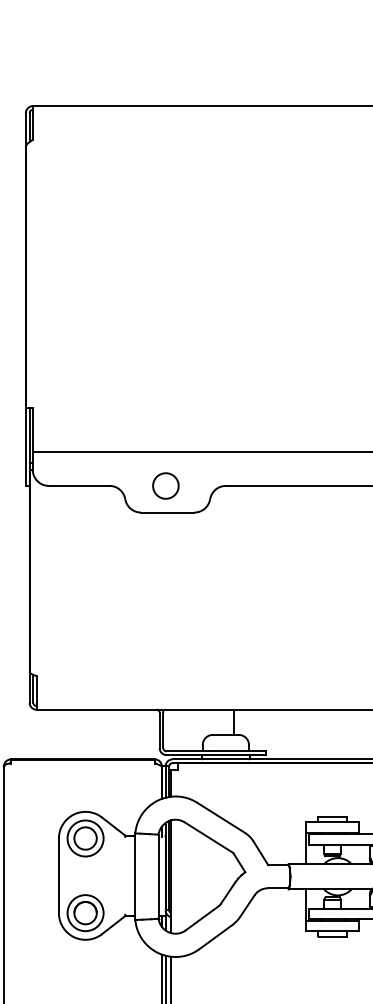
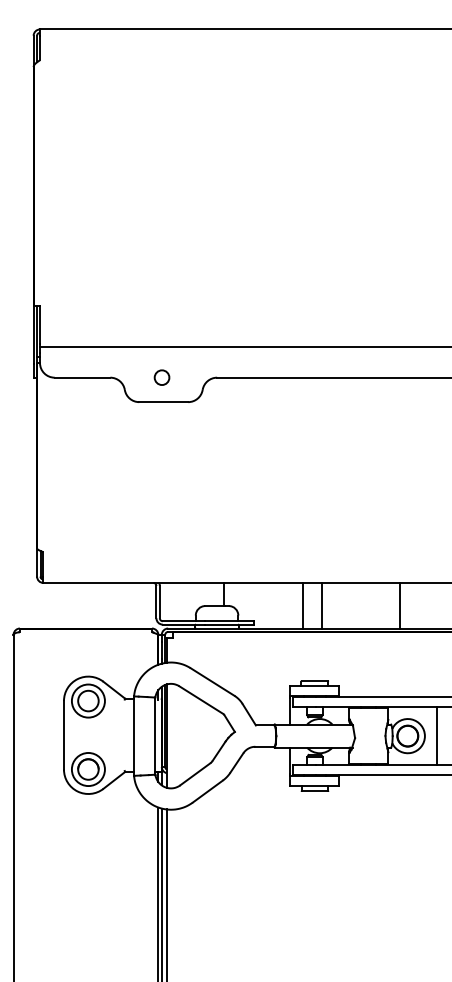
circle: (165, 485) -> (161, 377), size x0.62
line: (319, 734) -> (302, 605), added
line: (340, 734) -> (322, 605), added

